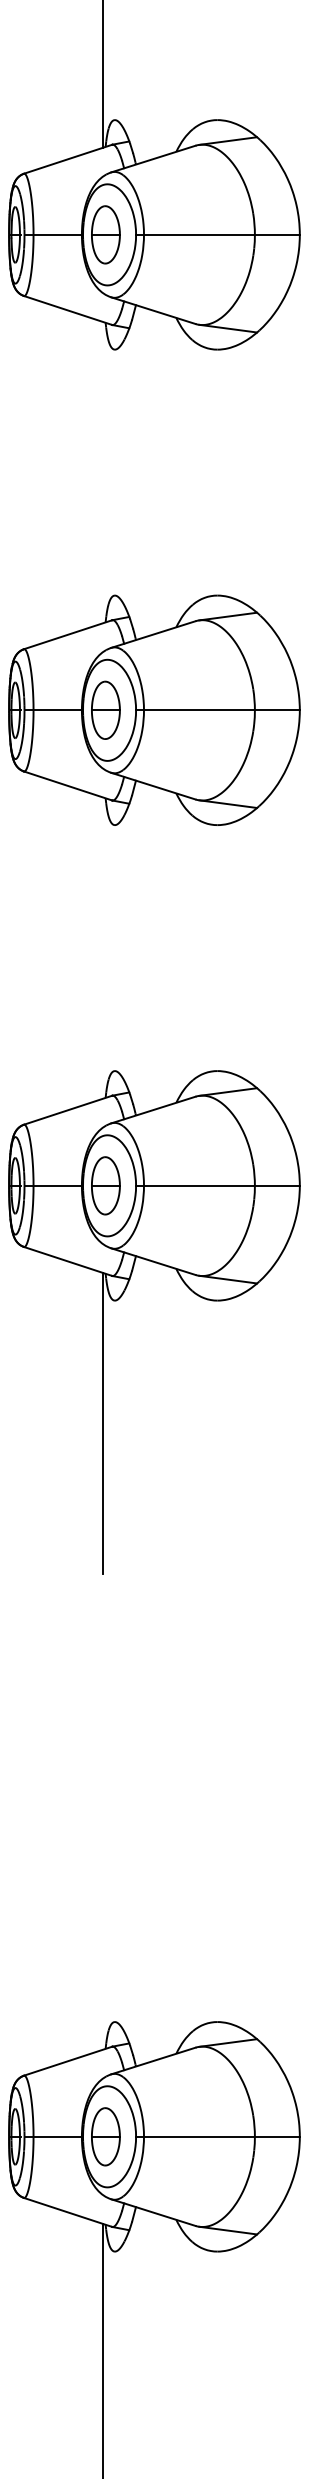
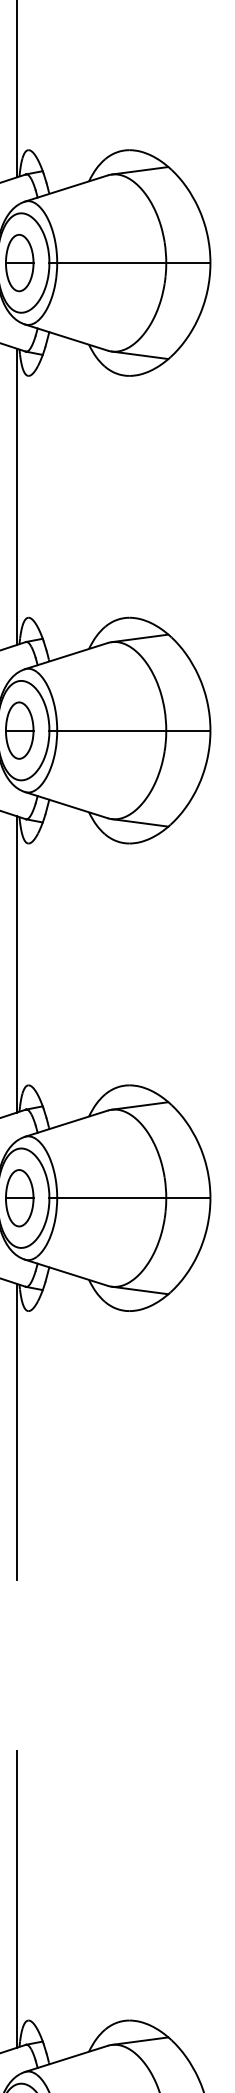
line: (103, 472) -> (17, 496), added
line: (103, 947) -> (17, 963), added
line: (103, 1898) -> (17, 1899), added

